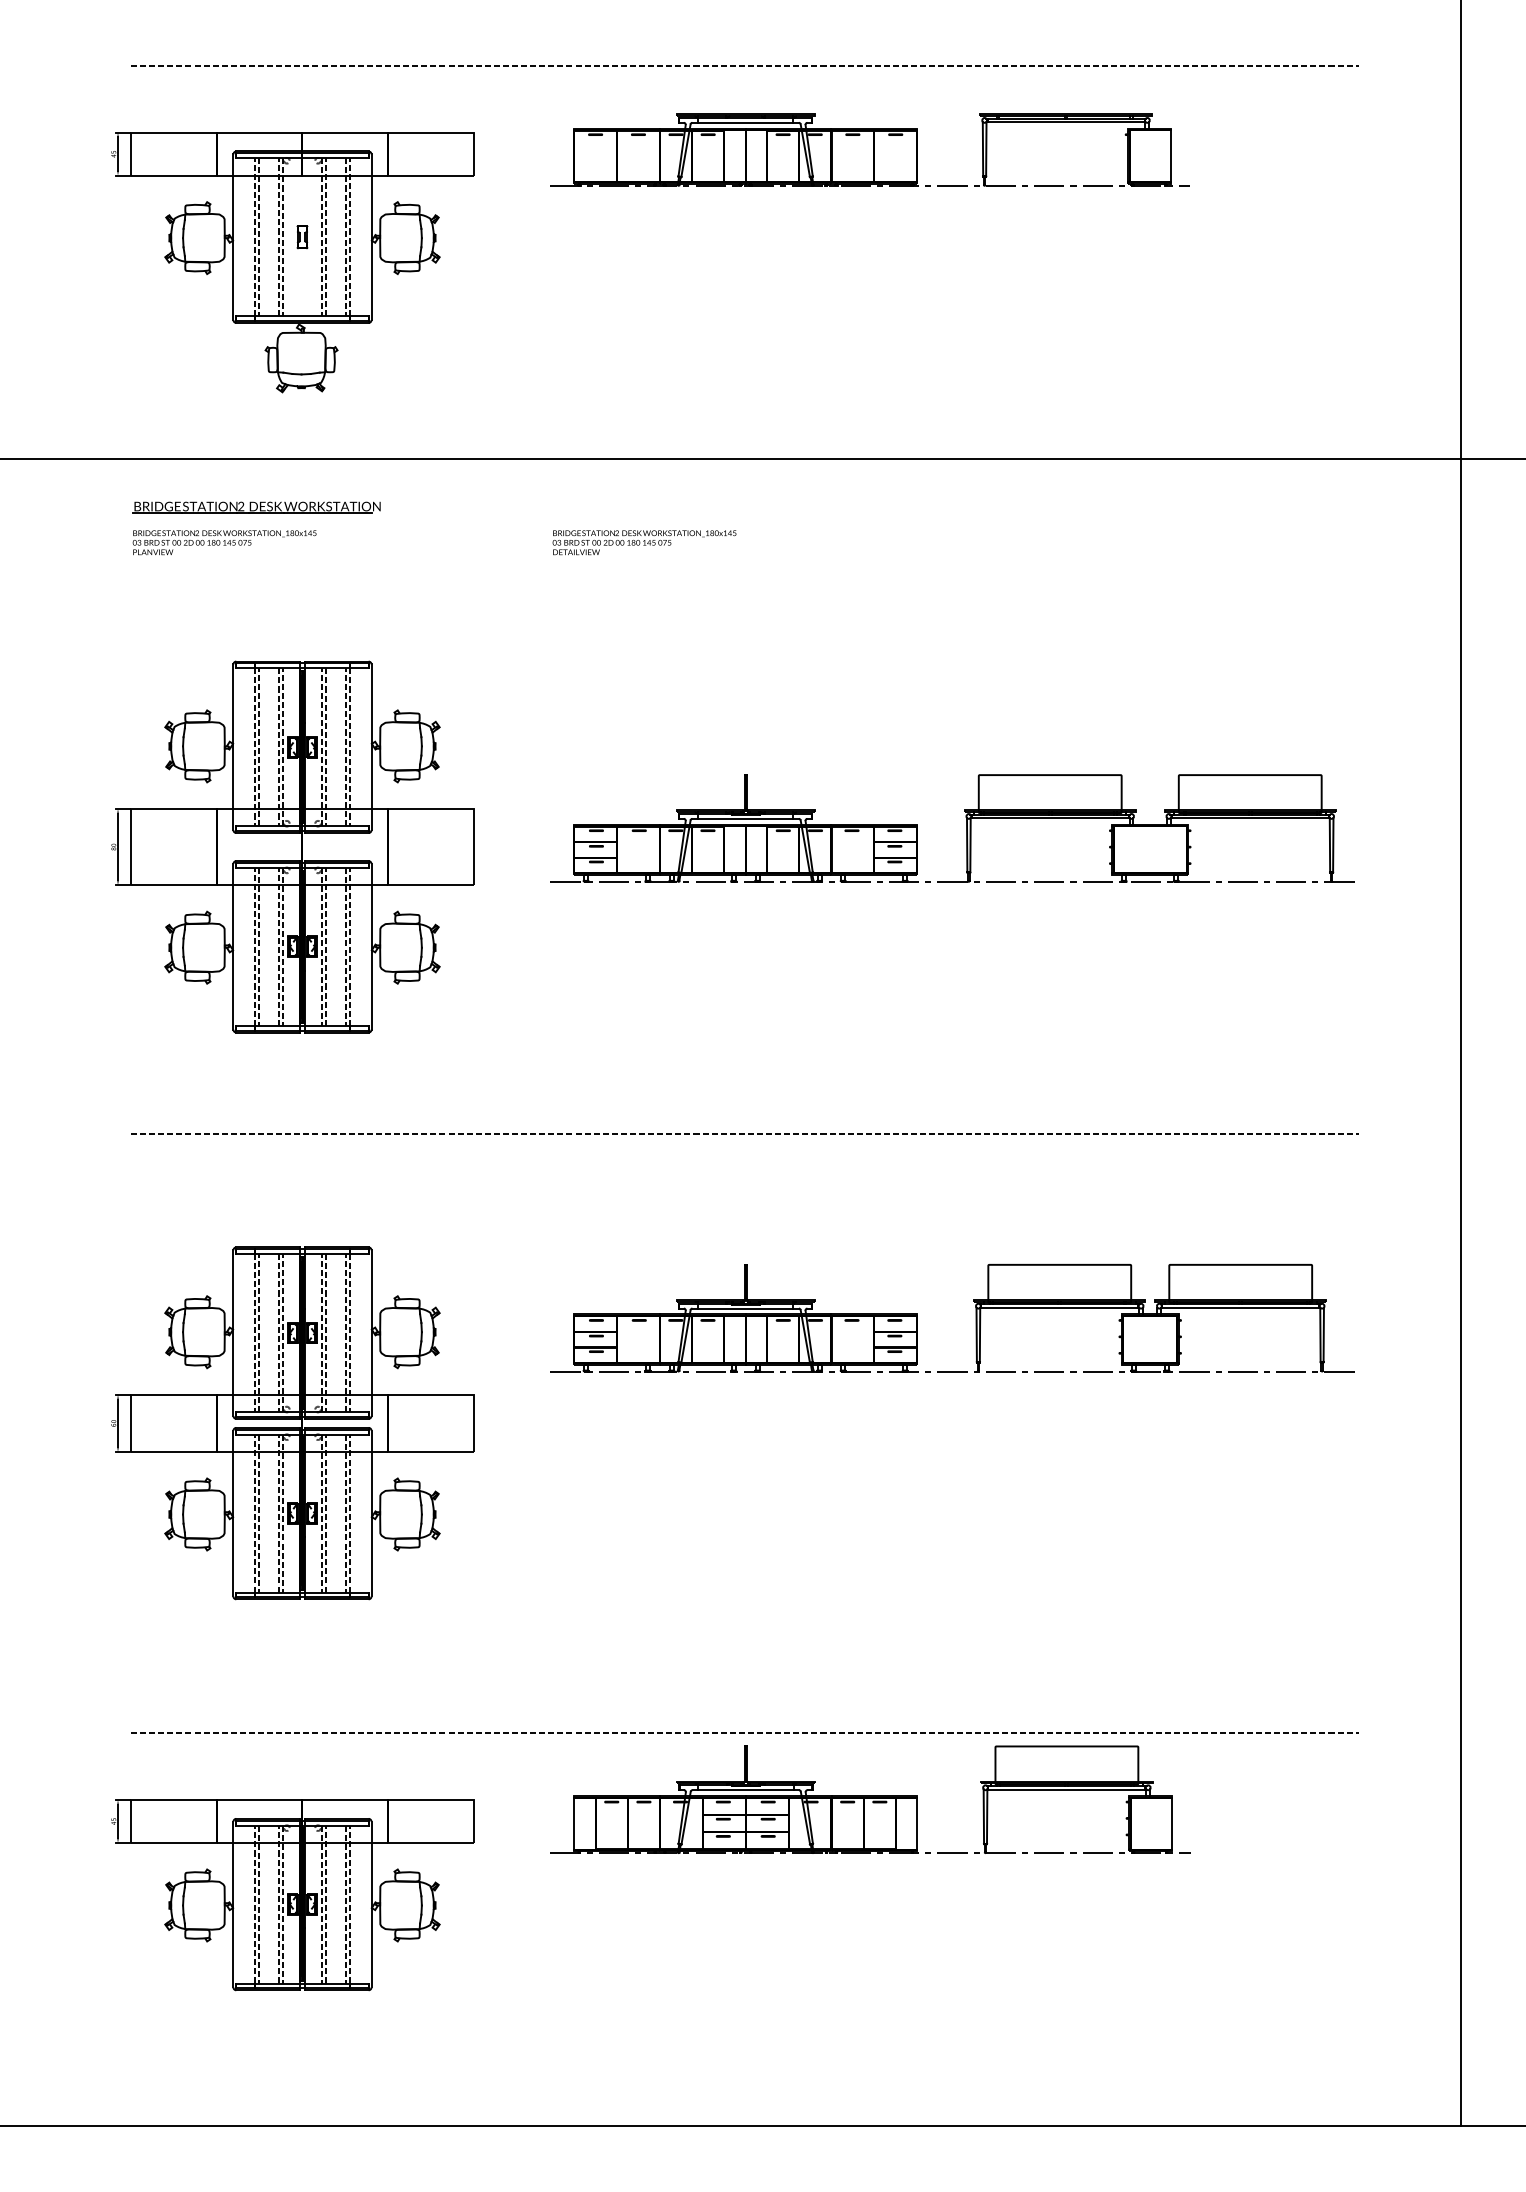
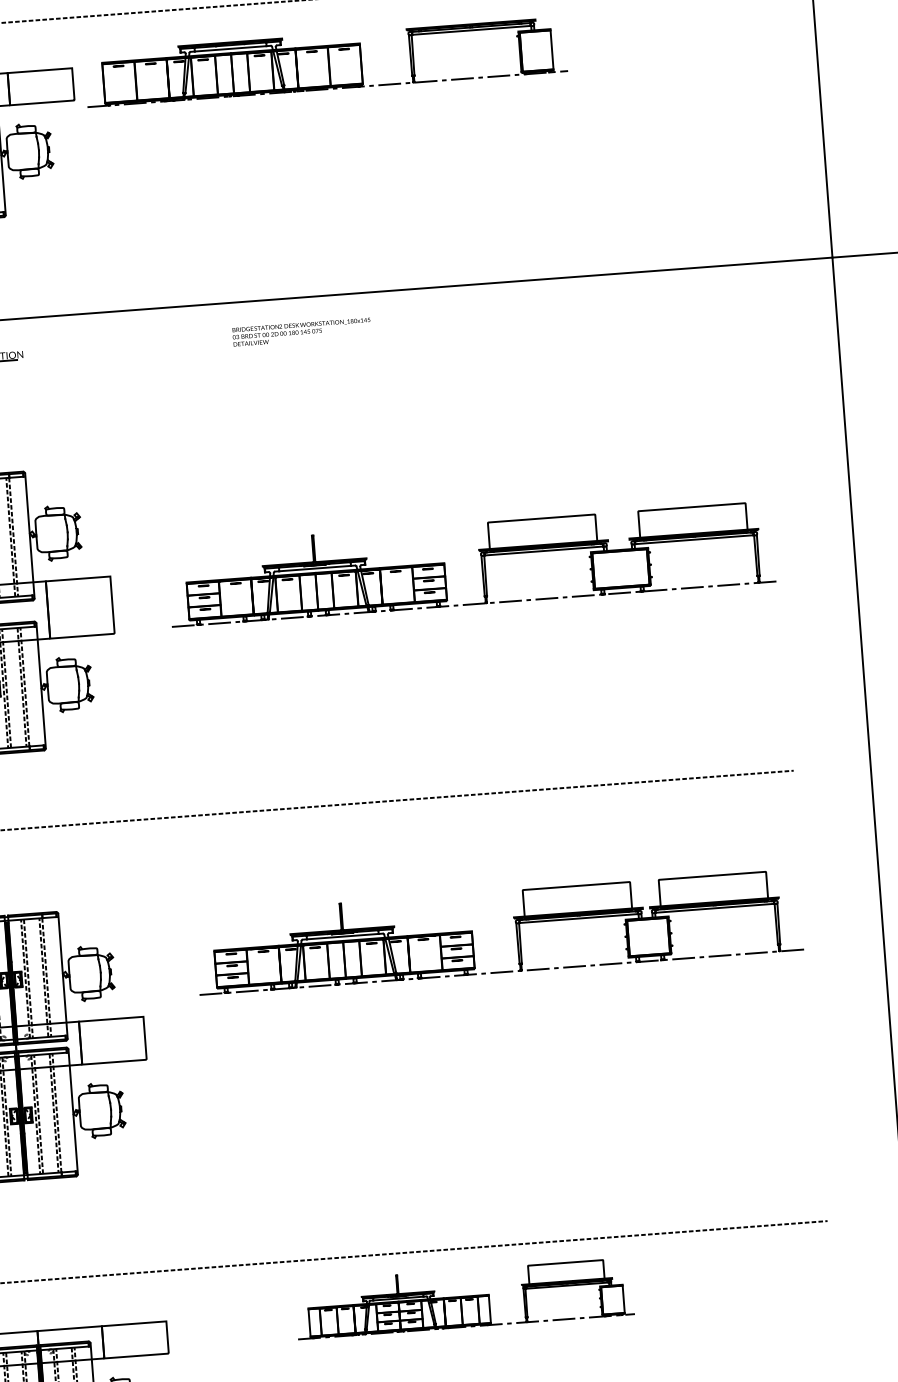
part: (869, 149) -> (325, 61), moved
text: (644, 542) -> (301, 332), moved
part: (870, 1799) -> (464, 1298), size x0.7

